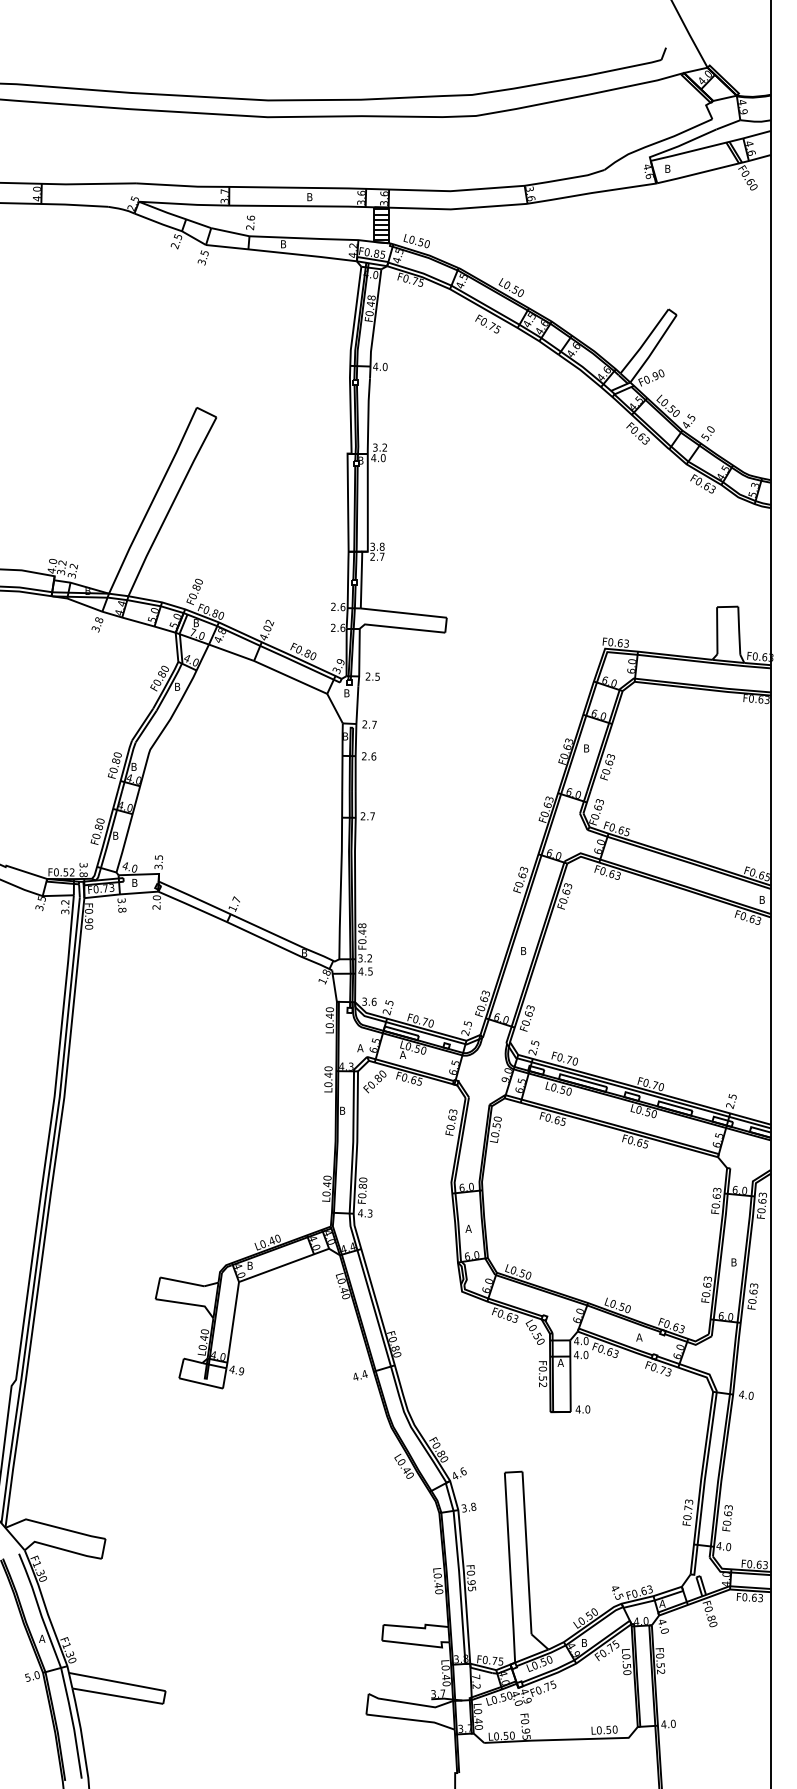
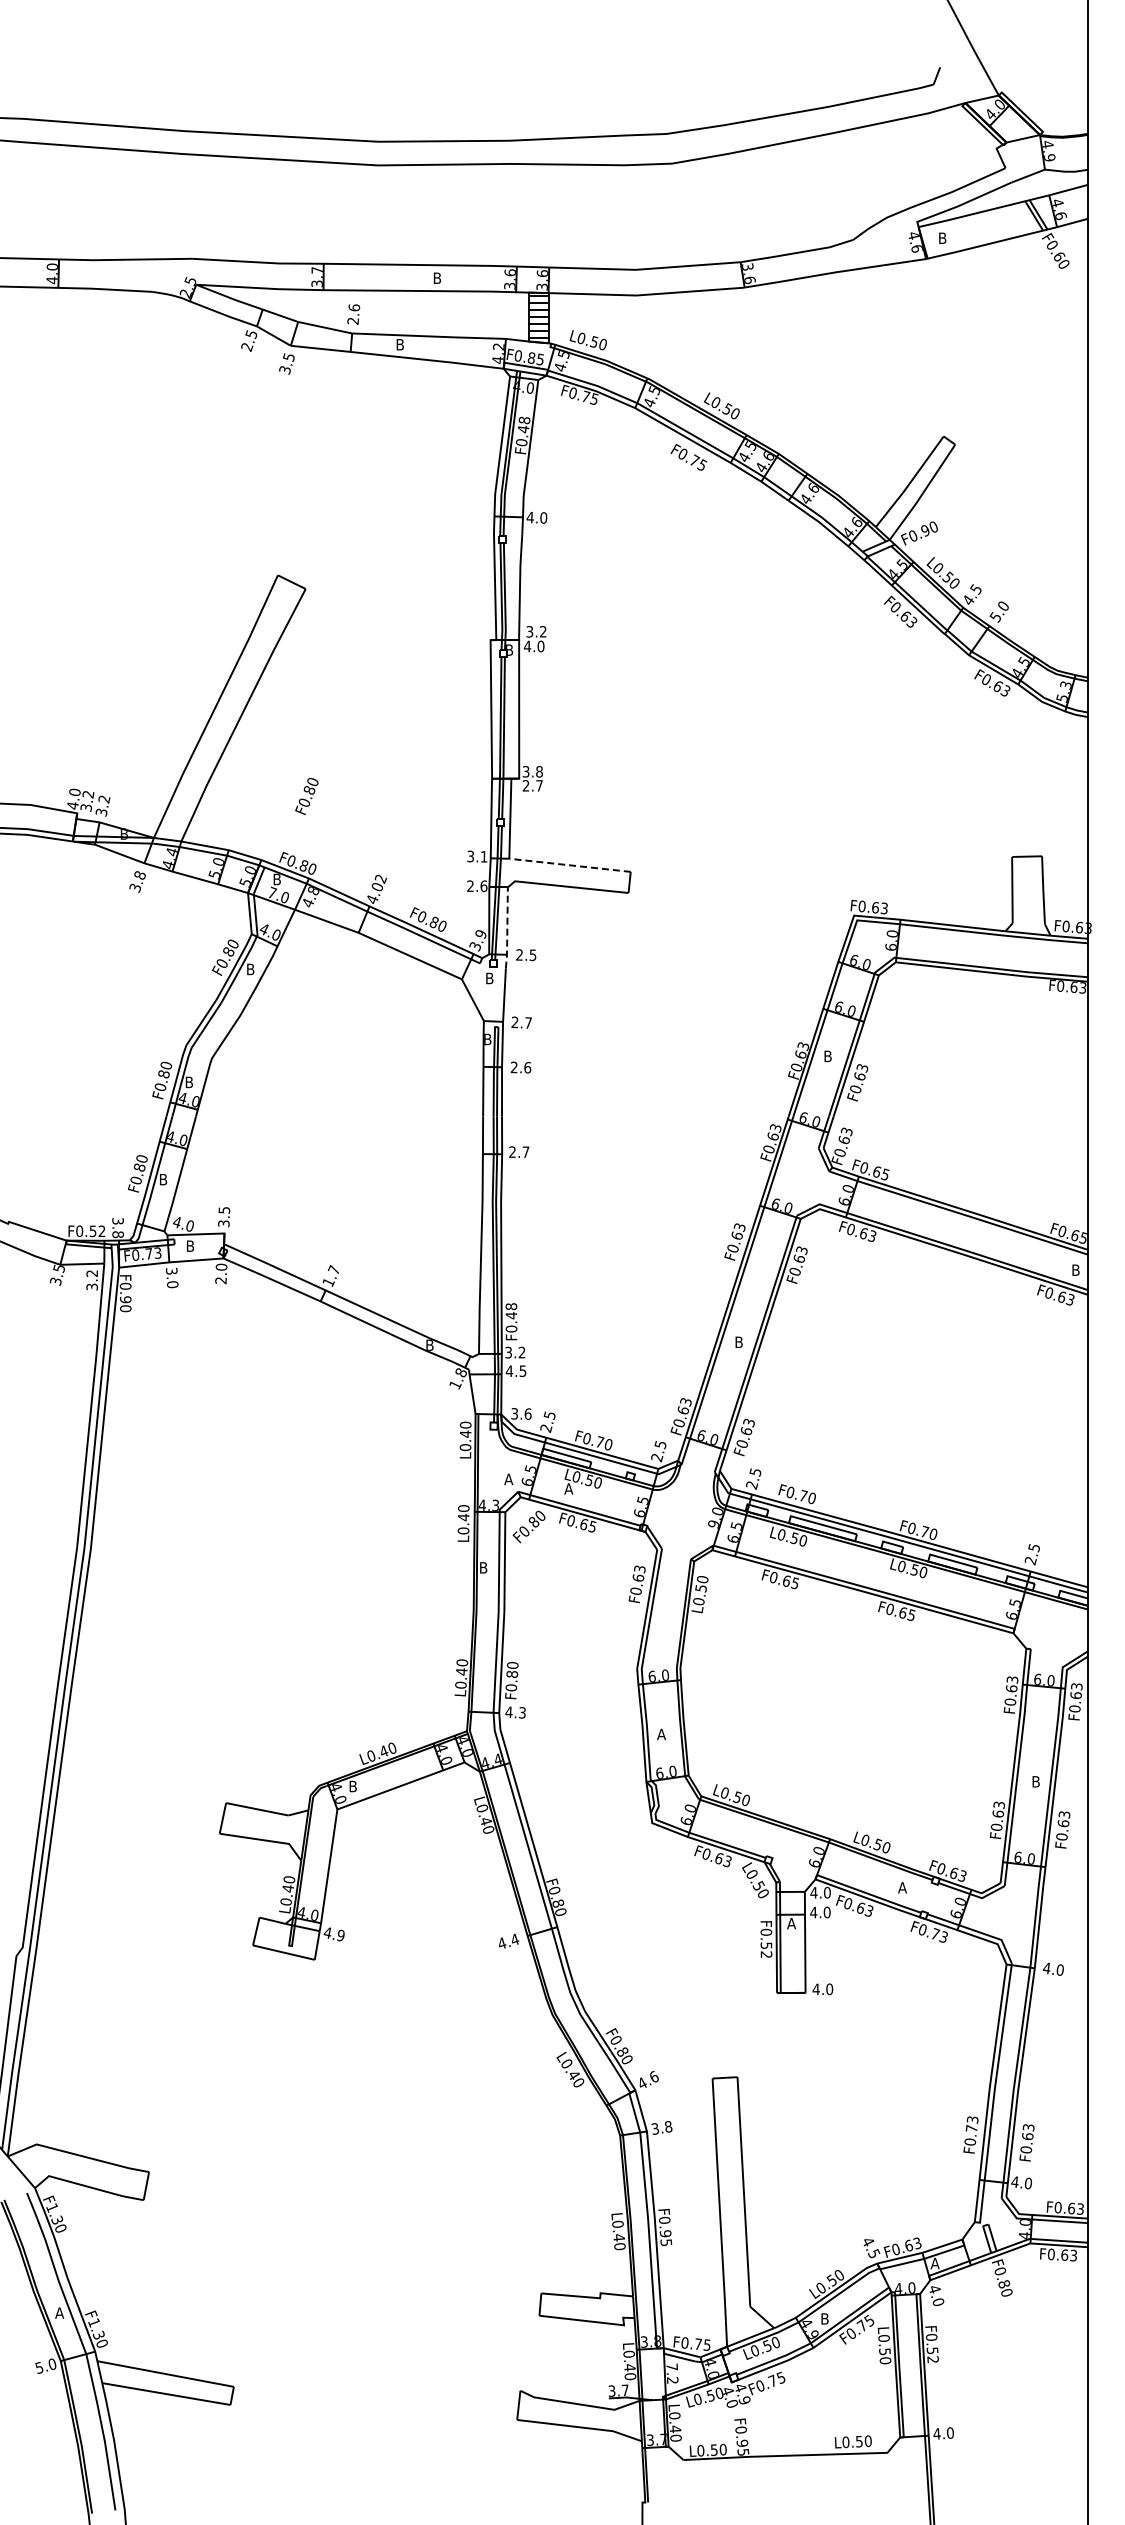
text: (194, 591) -> (306, 796), moved
text: (338, 606) -> (477, 856), 2.6 -> 3.1
line: (403, 613) -> (569, 865), solid -> dashed
line: (359, 657) -> (507, 928), solid -> dashed
text: (122, 910) -> (172, 1284), 3.8 -> 3.0

